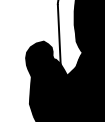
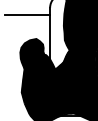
line: (32, 13) -> (27, 14), added

